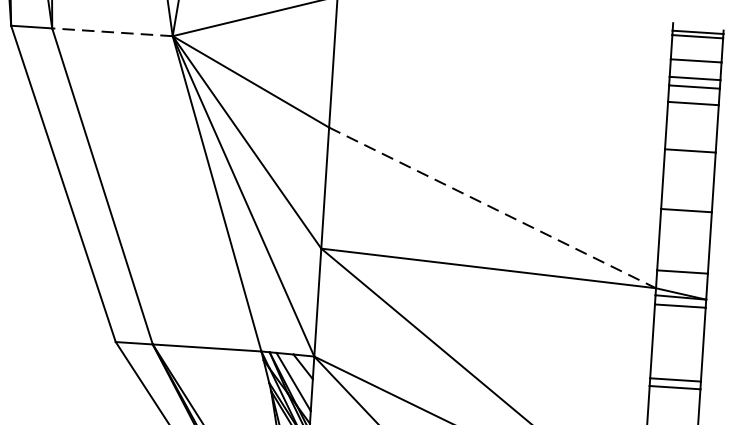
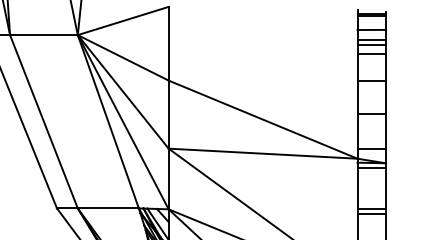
line: (111, 32) -> (43, 35), dashed -> solid
line: (493, 207) -> (263, 119), dashed -> solid

